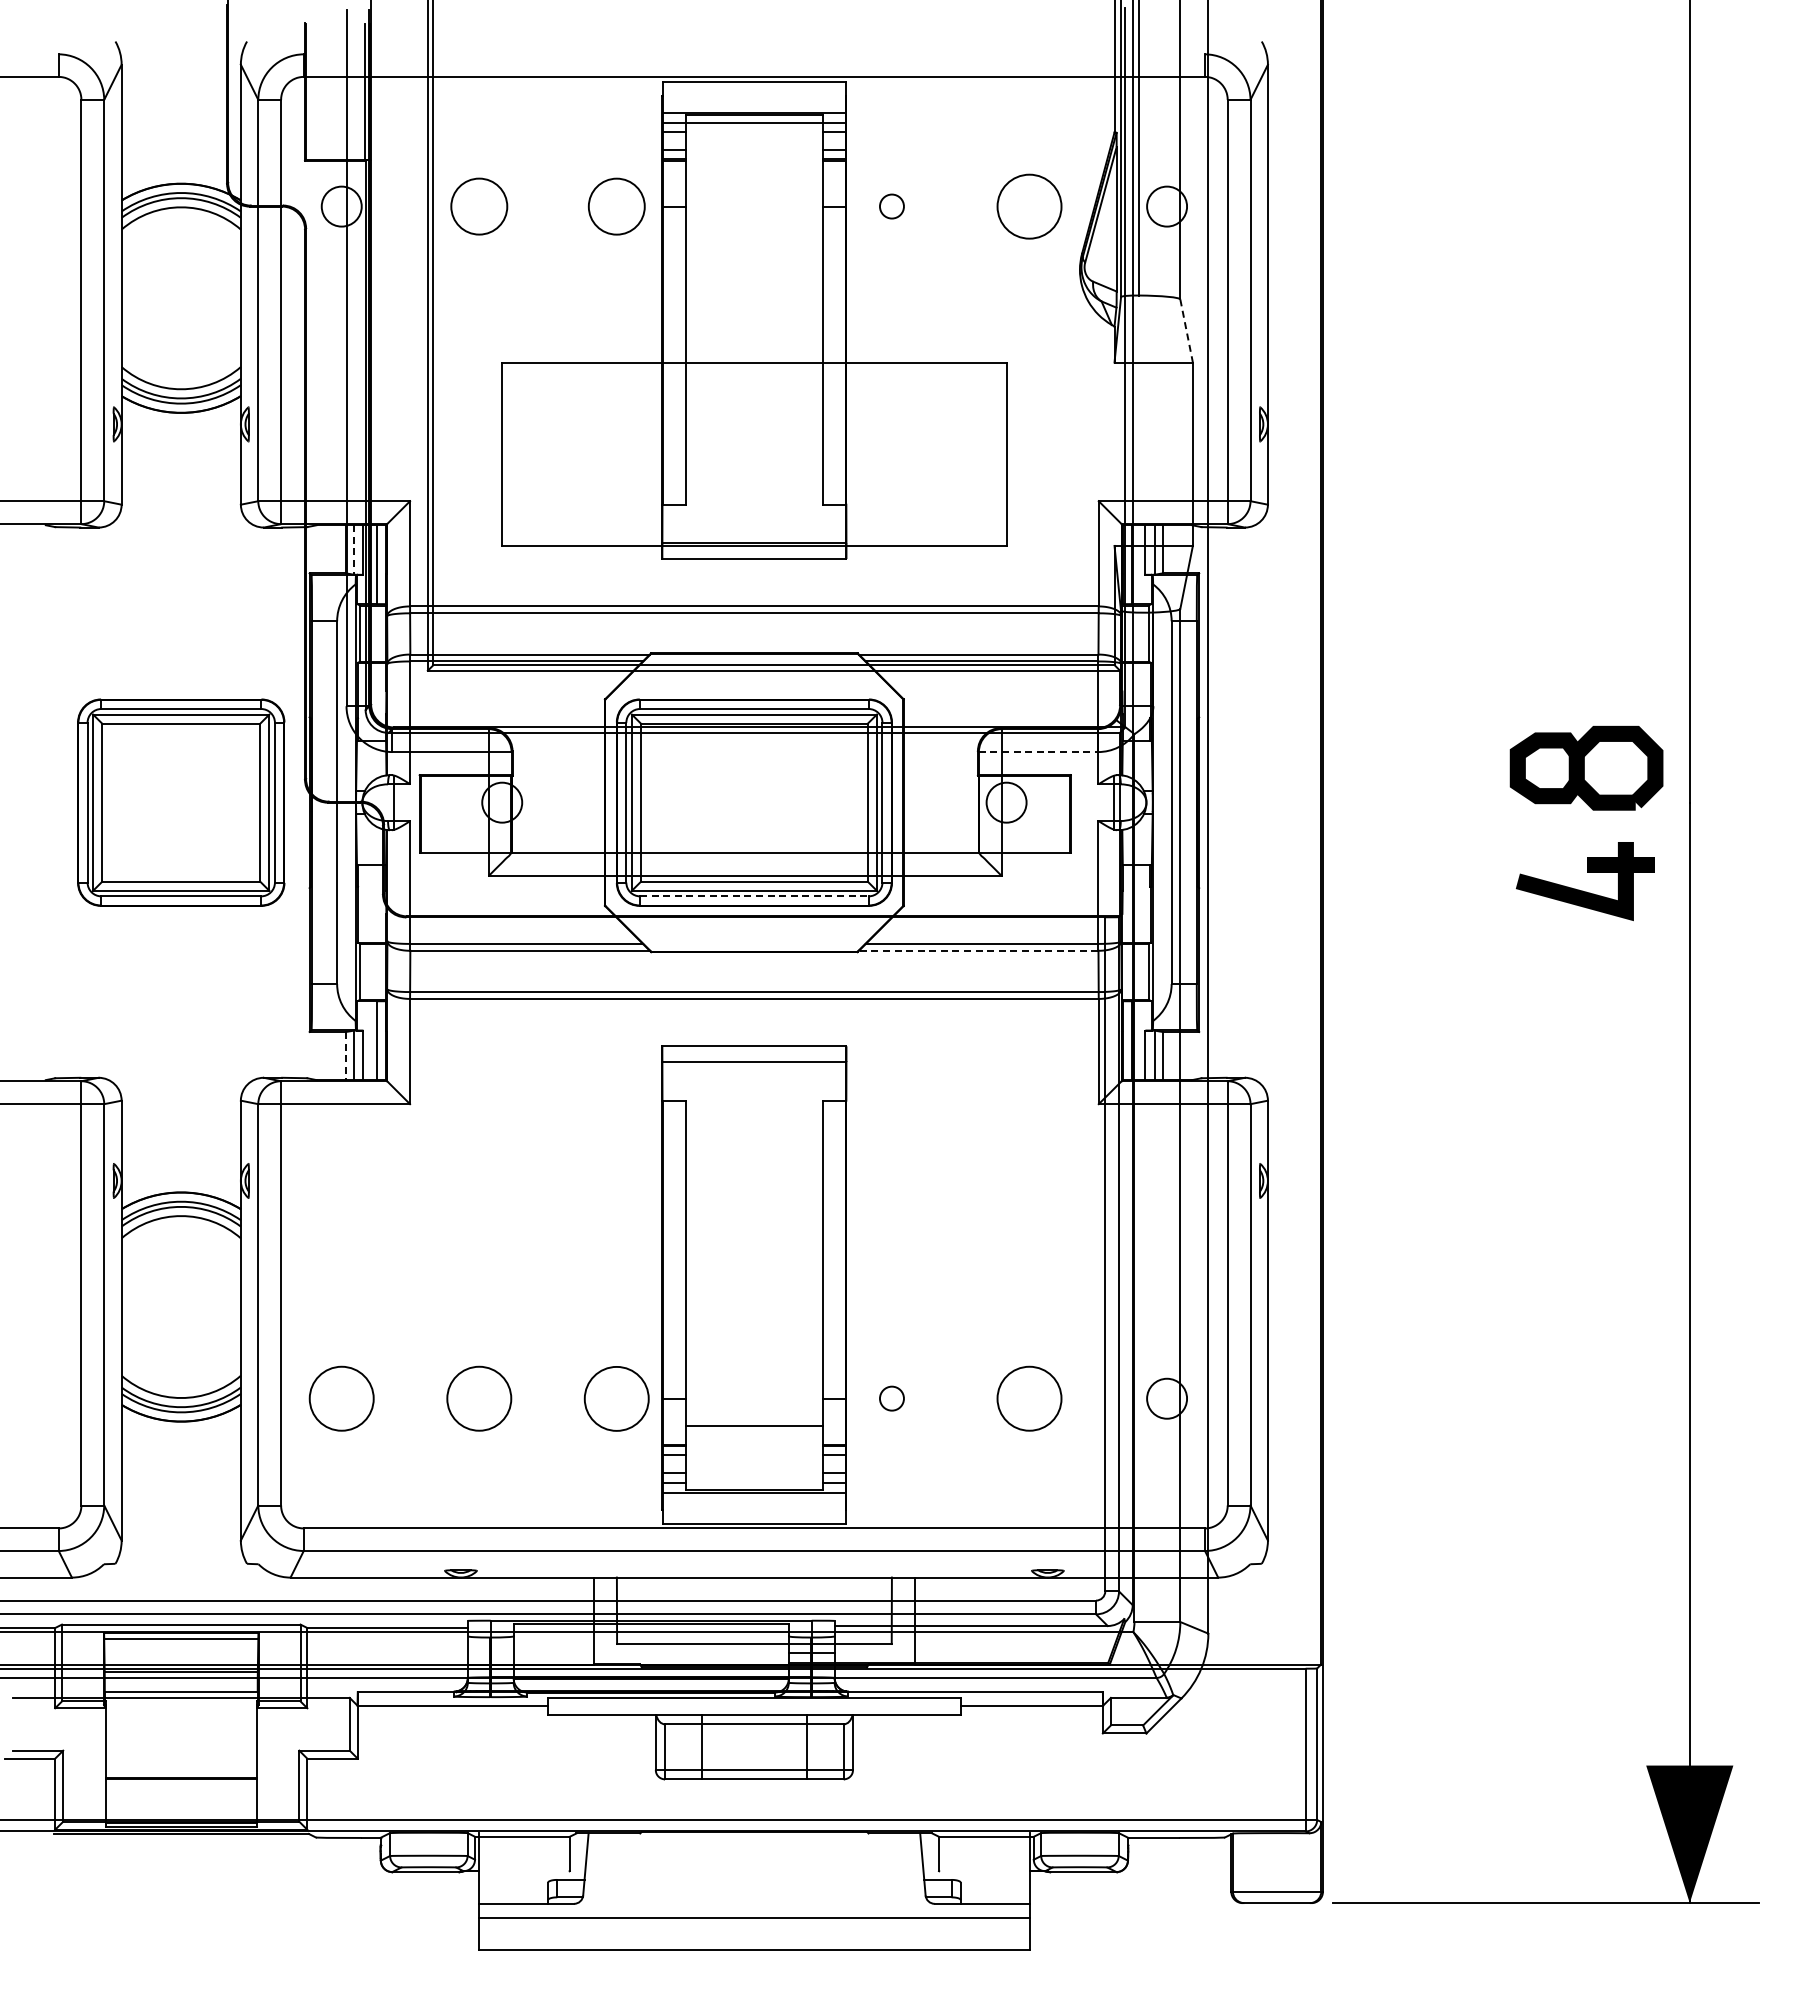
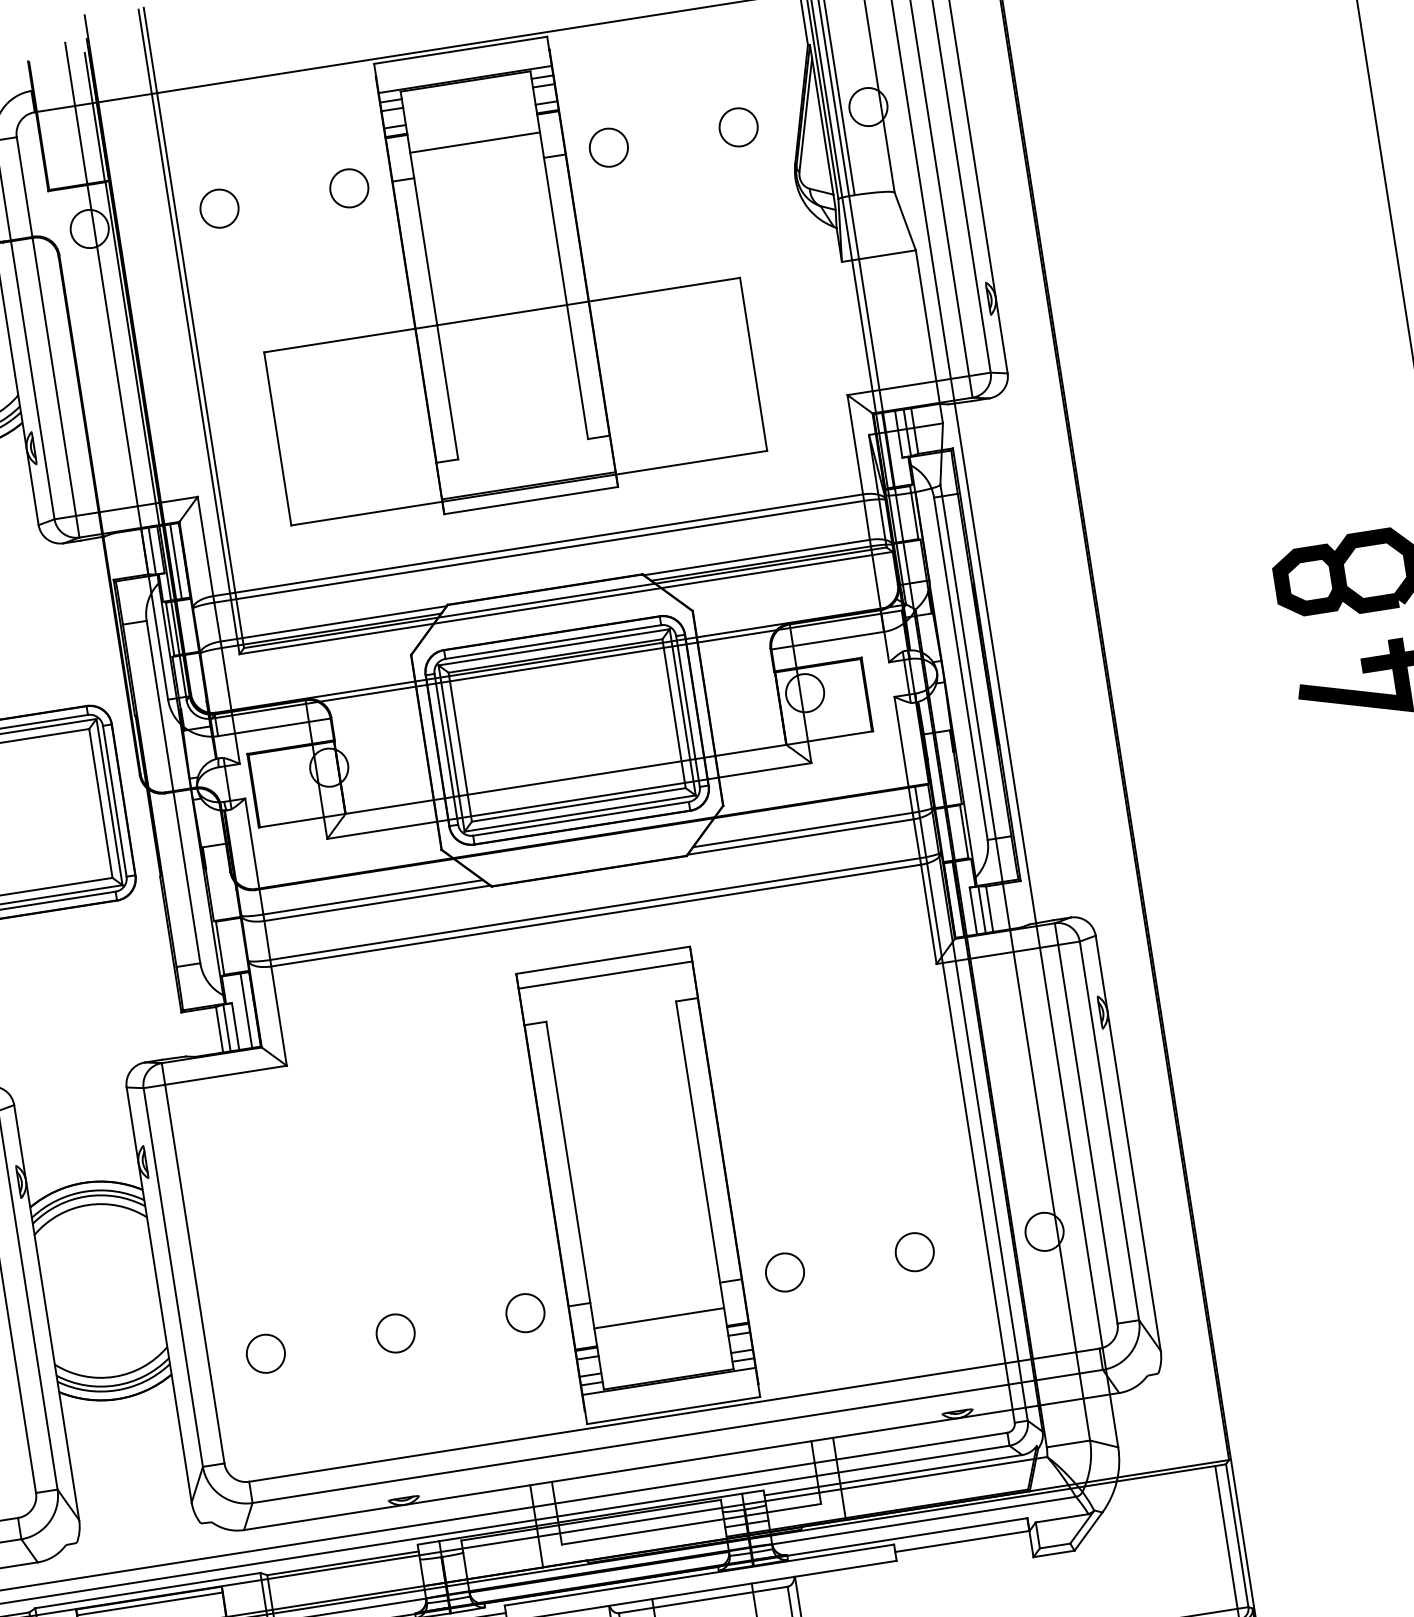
line: (754, 122) -> (475, 142), moved
circle: (479, 206) -> (219, 208), size x0.71
circle: (616, 206) -> (348, 188), size x0.71
circle: (891, 206) -> (608, 147), size x1.67
circle: (1029, 206) -> (738, 127), size x0.62
line: (1186, 331) -> (905, 222), dashed -> solid
line: (354, 550) -> (152, 551), dashed -> solid
line: (1038, 752) -> (827, 641), dashed -> solid
line: (754, 896) -> (581, 818), dashed -> solid
line: (978, 950) -> (800, 836), dashed -> solid
line: (346, 1056) -> (219, 1030), dashed -> solid
circle: (341, 1398) -> (265, 1353), size x0.62
circle: (479, 1398) -> (395, 1333), size x0.62
circle: (616, 1398) -> (525, 1312), size x0.62
circle: (891, 1398) -> (784, 1272), size x1.67
circle: (1029, 1398) -> (914, 1251), size x0.62

